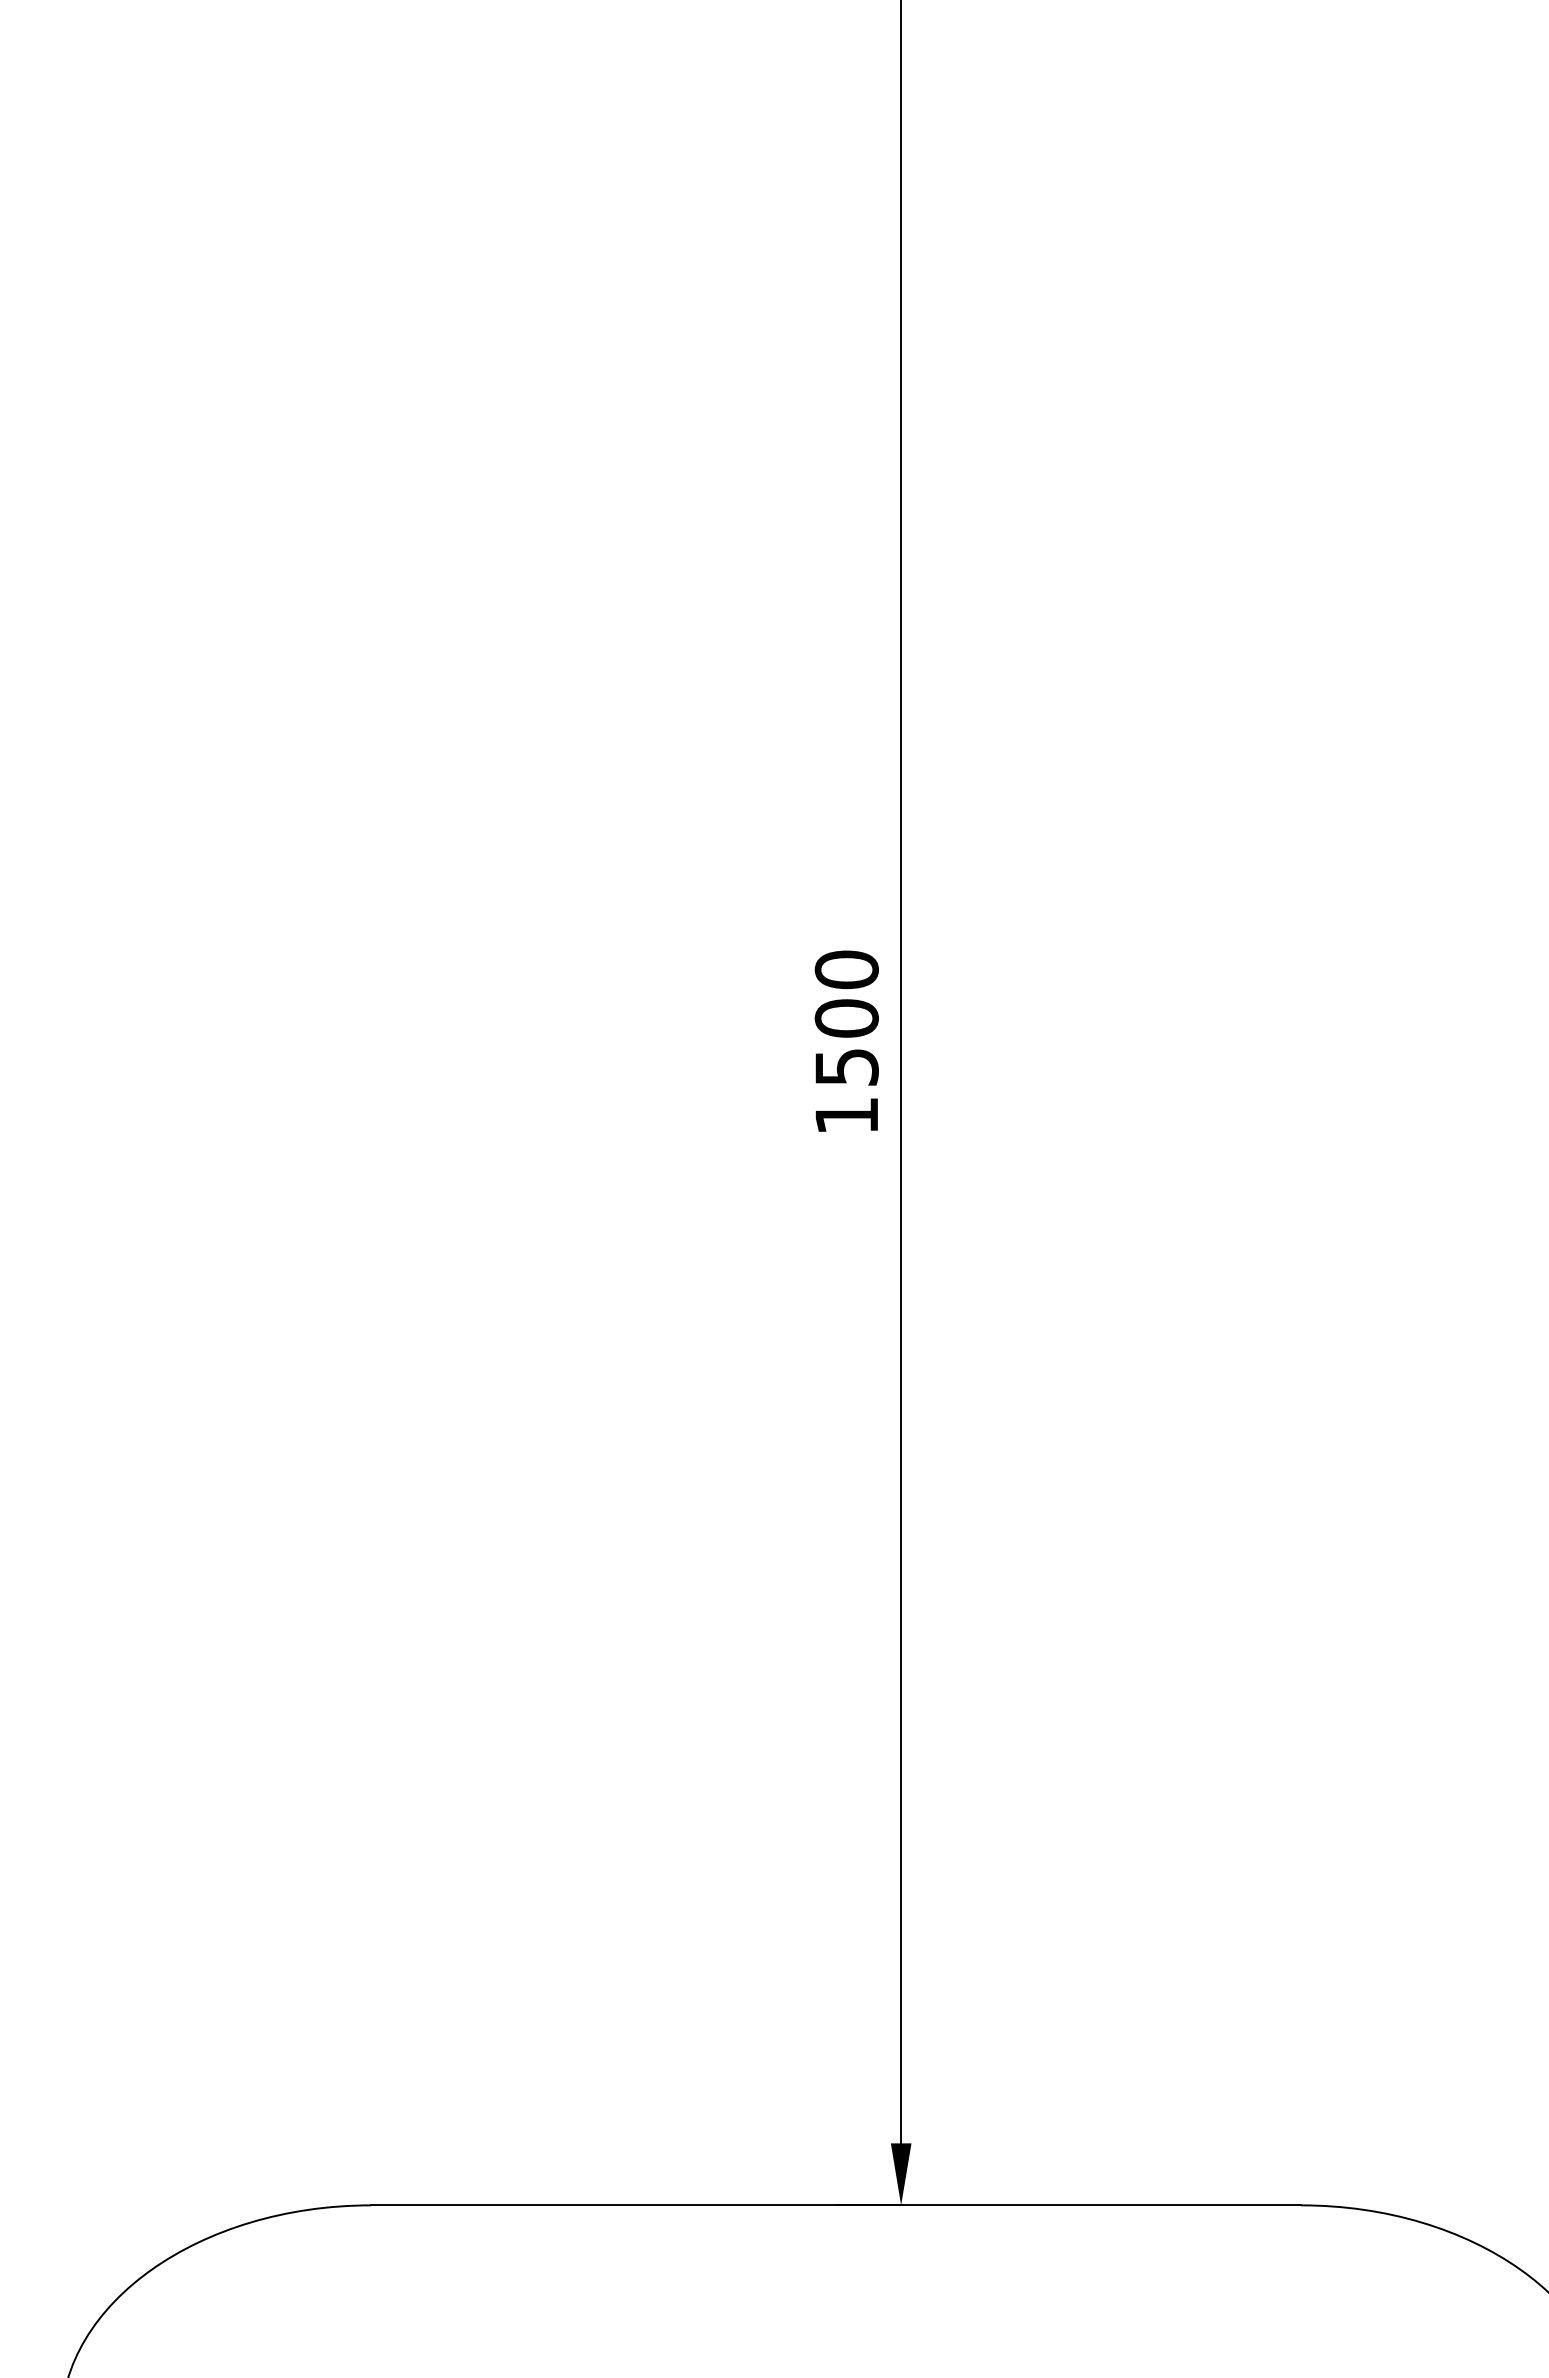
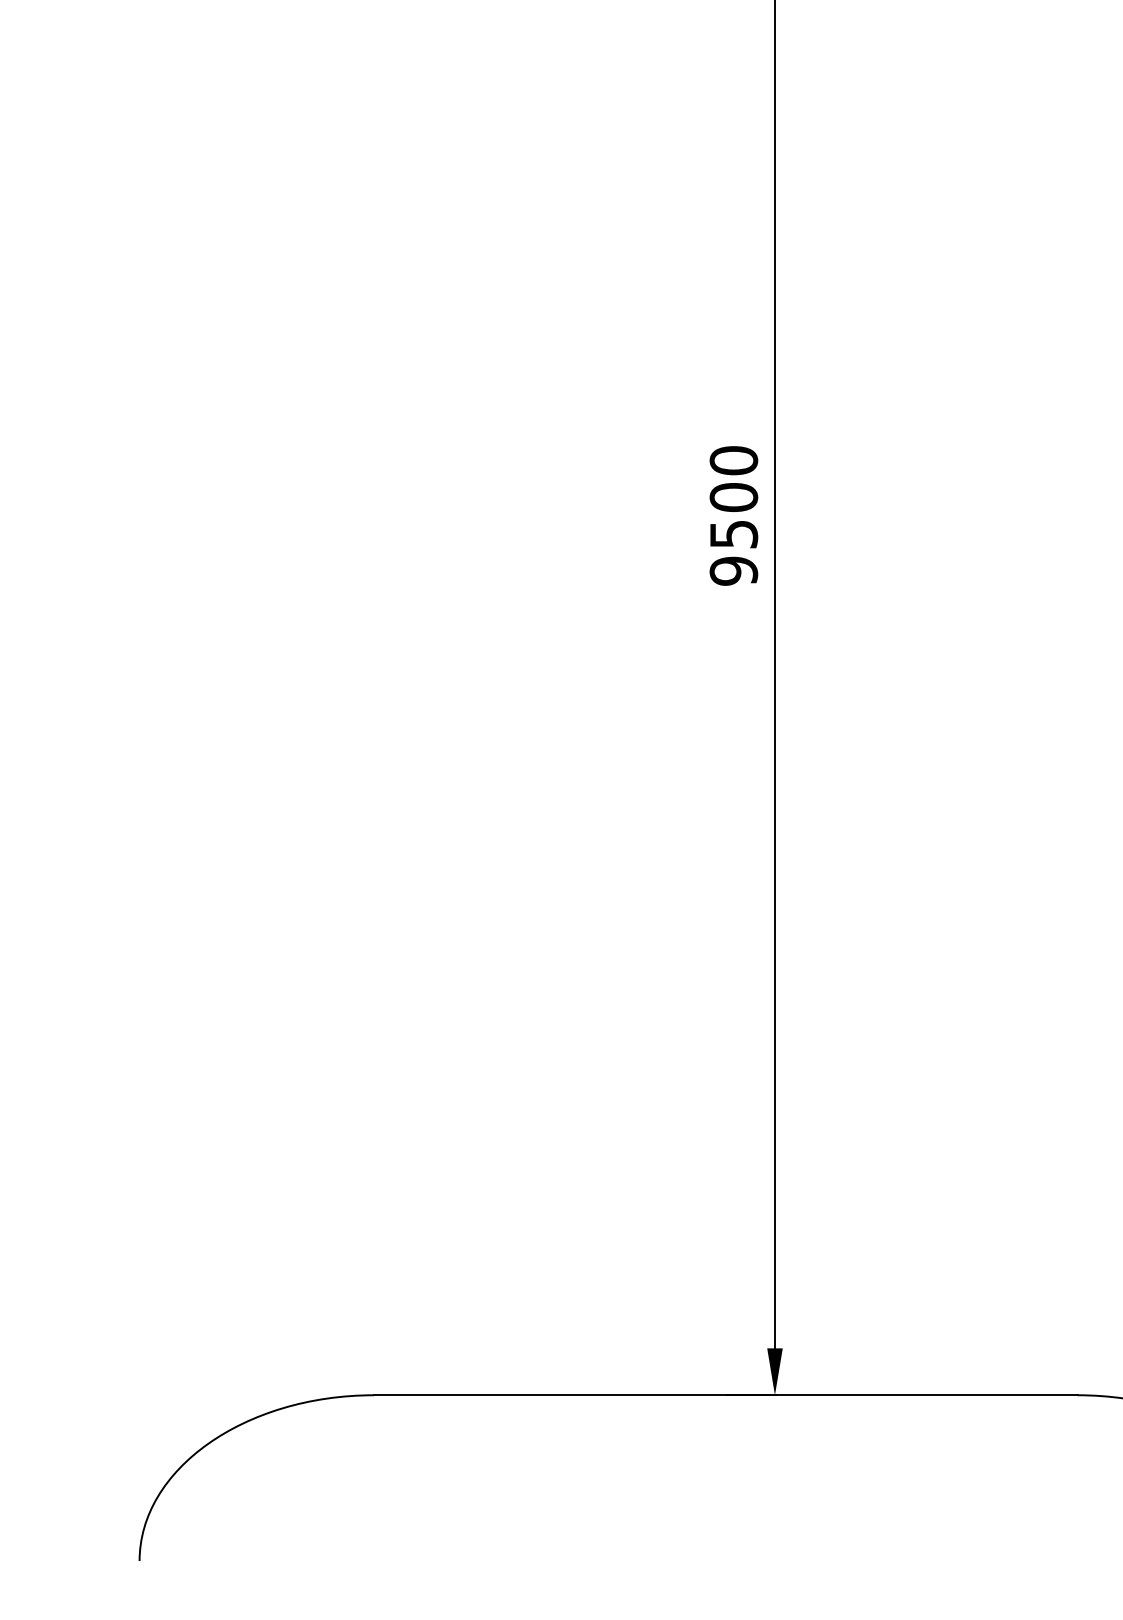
text: (846, 1116) -> (733, 571), 1500 -> 9500

